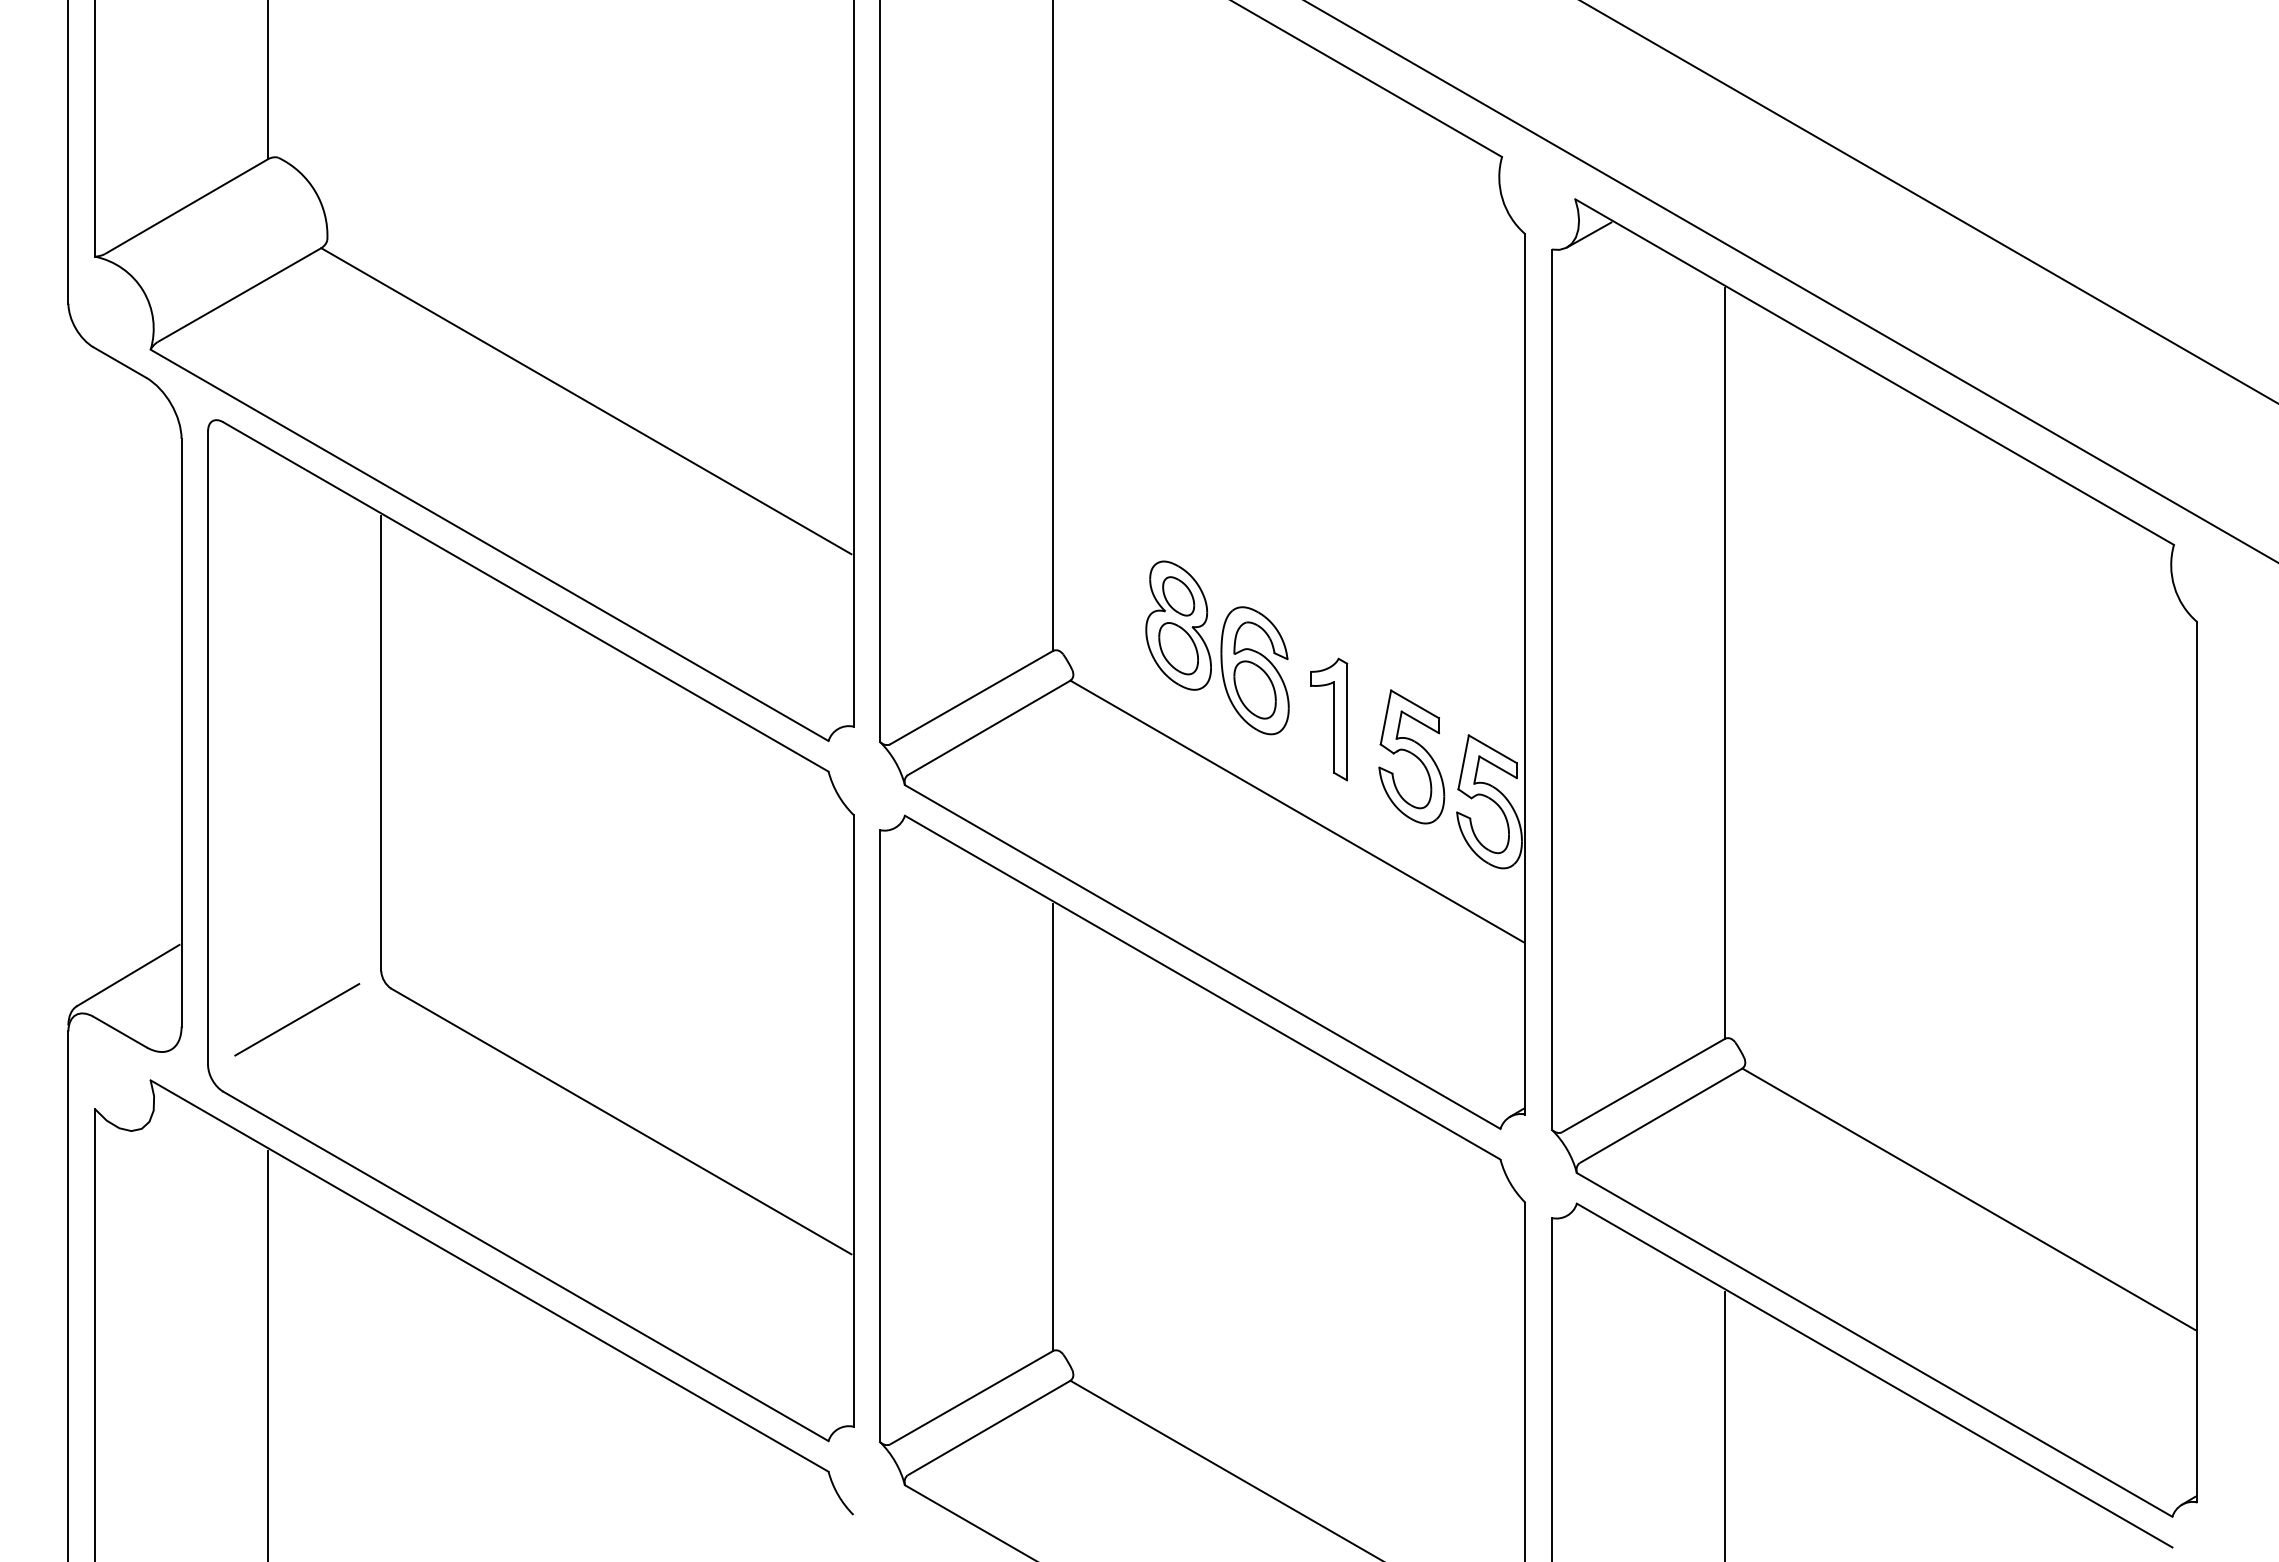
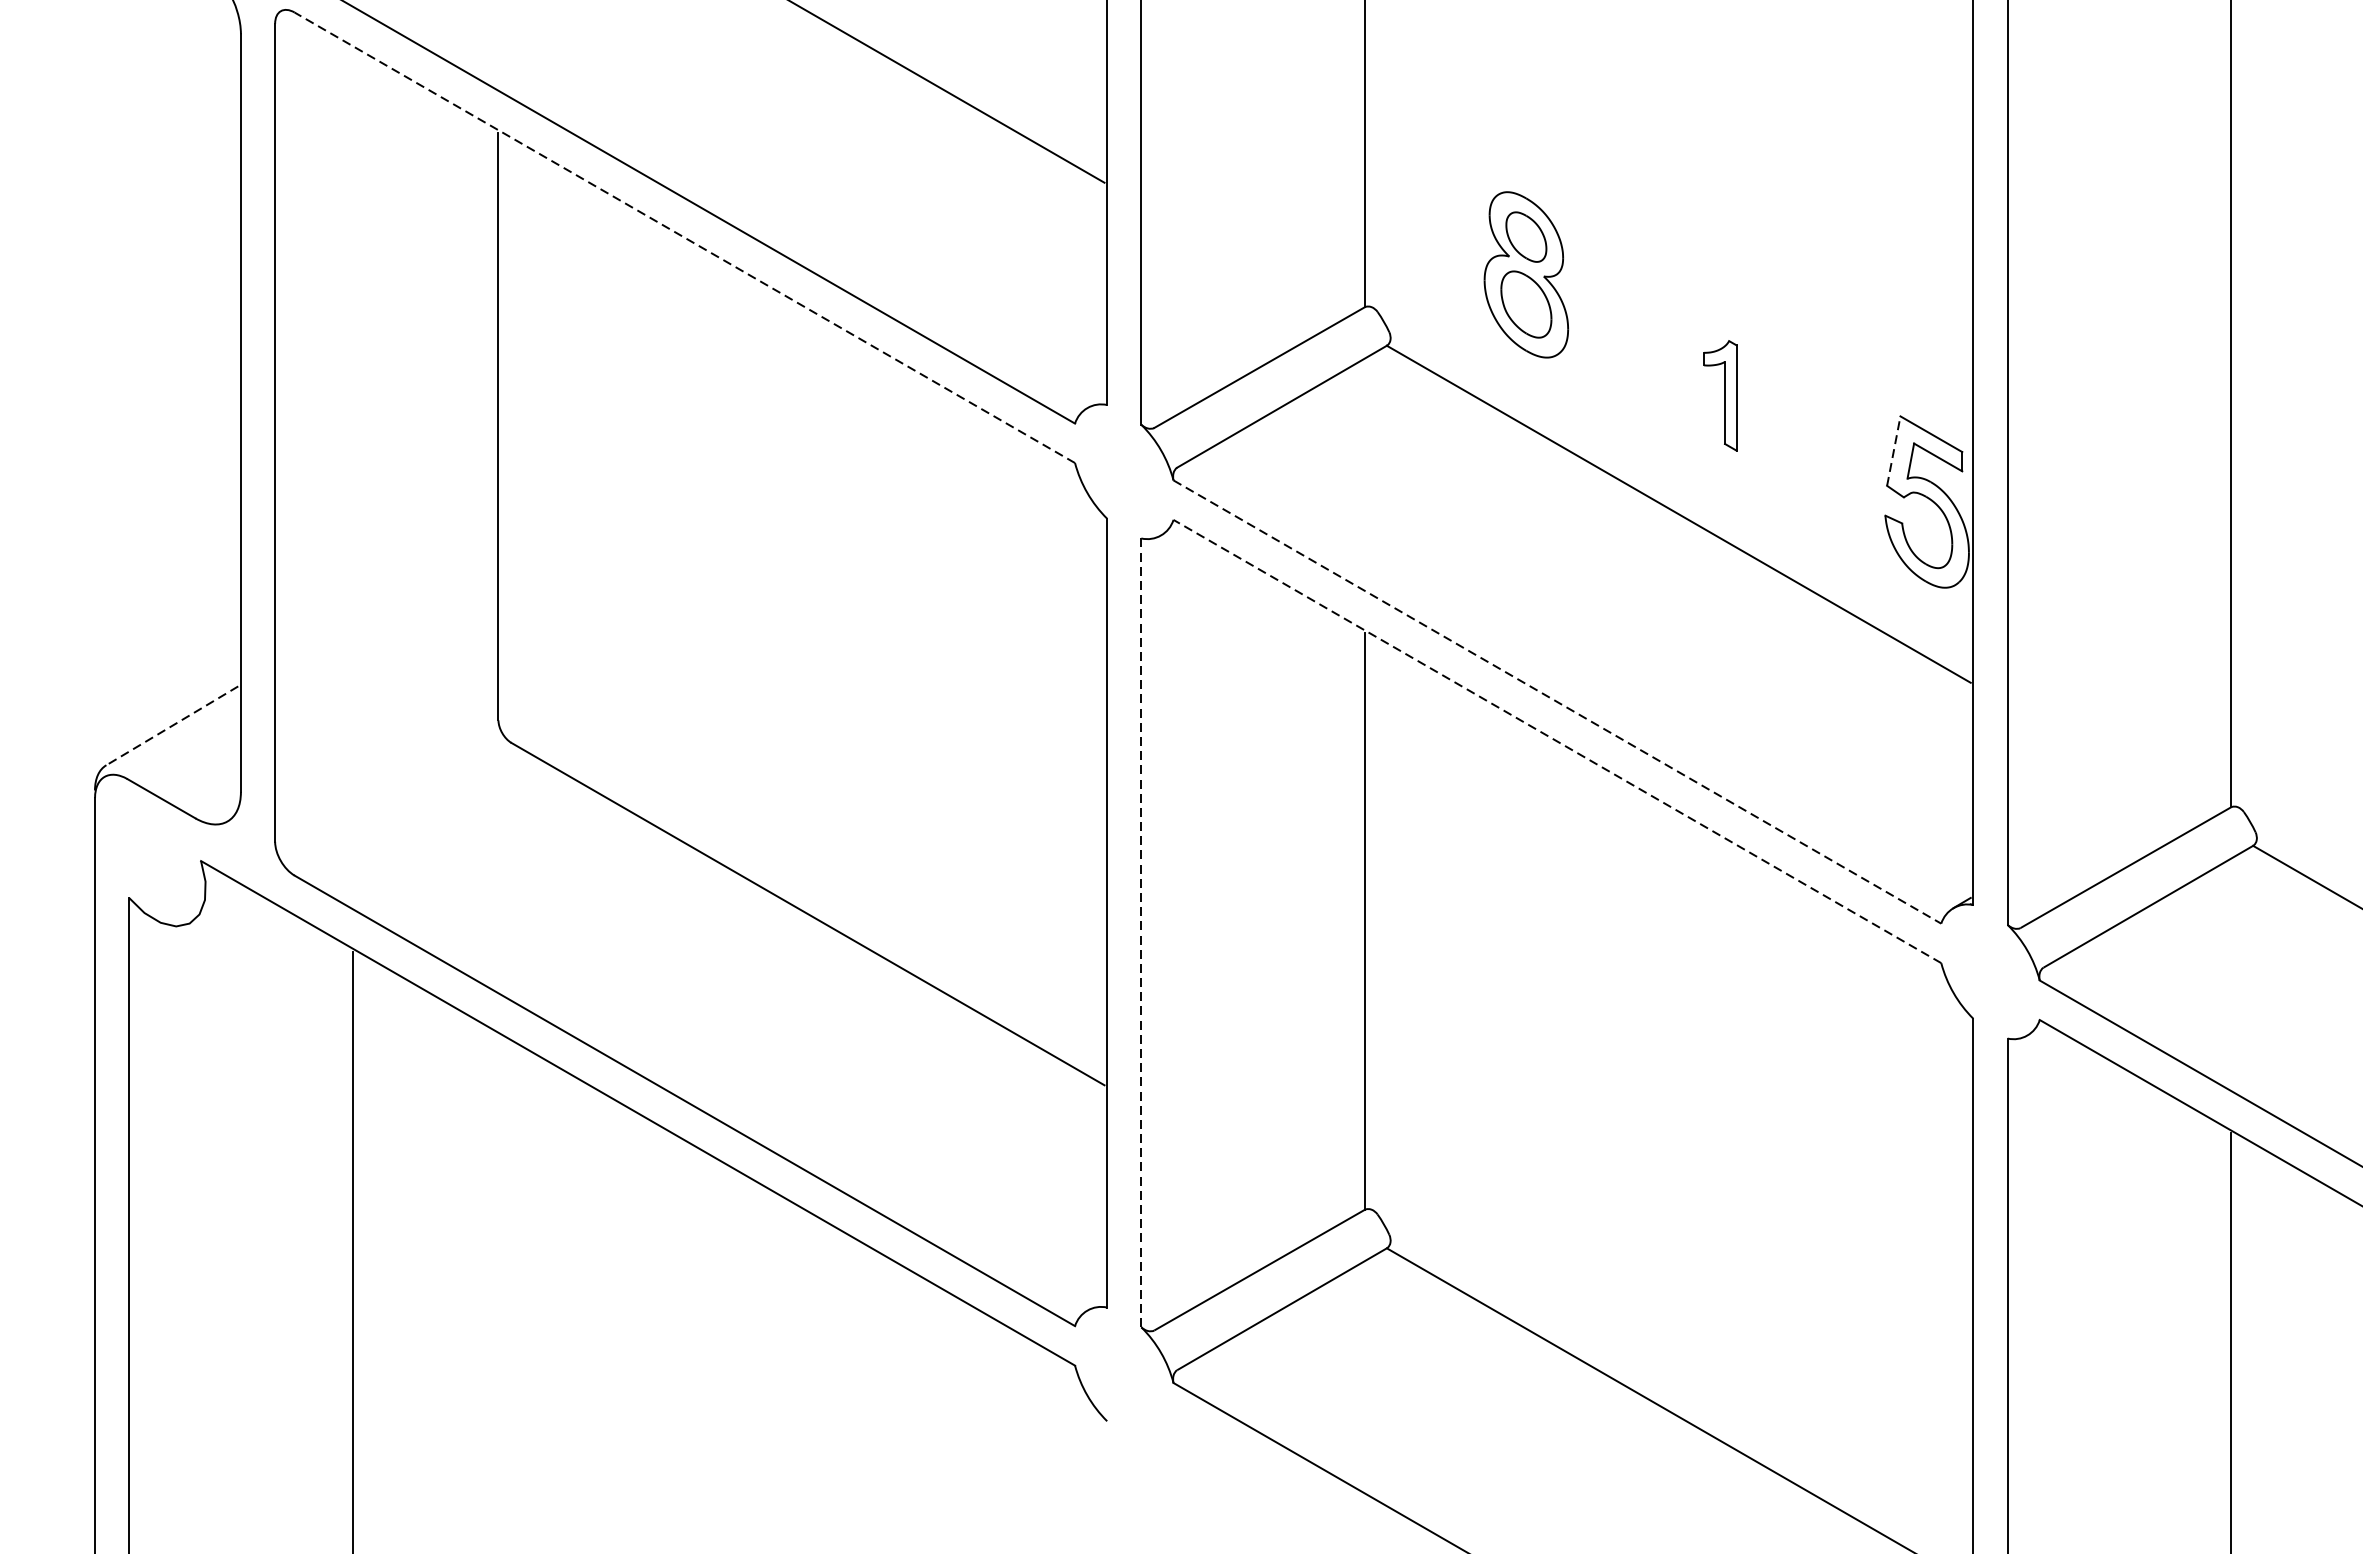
line: (525, 596) -> (684, 237), solid -> dashed
part: (1254, 670) -> (1624, 332), removed
part: (1329, 719) -> (1720, 395), size x0.7
part: (1411, 756) -> (1826, 443), removed
line: (1463, 761) -> (1893, 449), solid -> dashed
line: (1202, 957) -> (1557, 702), solid -> dashed
line: (128, 975) -> (172, 725), solid -> dashed
line: (1202, 987) -> (1557, 741), solid -> dashed
line: (297, 1019) -> (390, 782), removed
line: (880, 1136) -> (1141, 933), solid -> dashed

